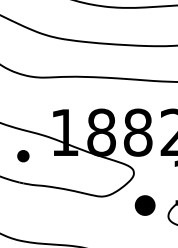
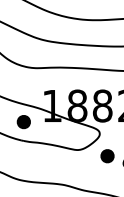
part: (23, 156) -> (23, 122), size x1.67

